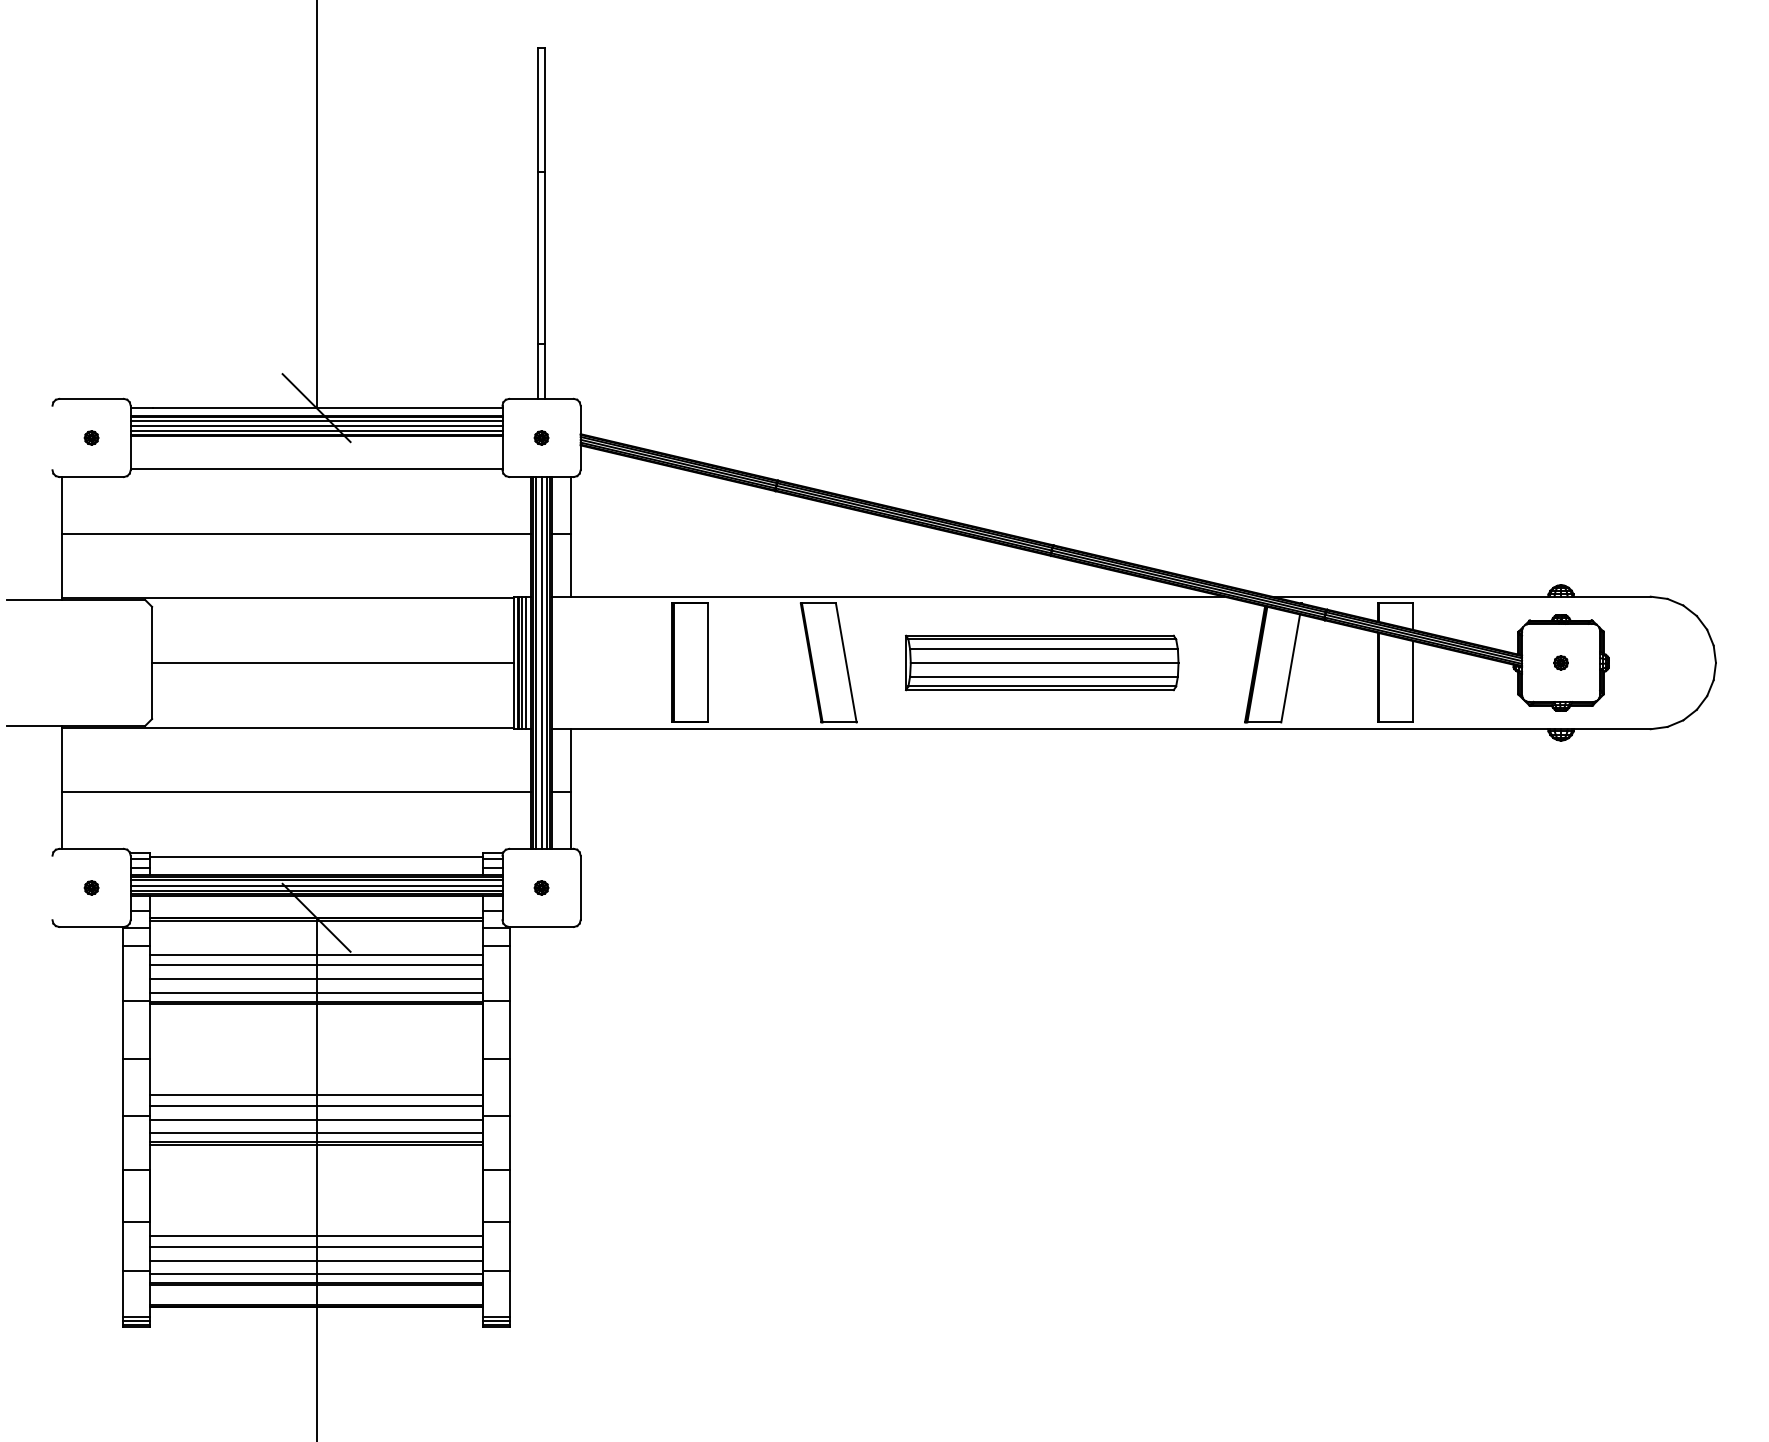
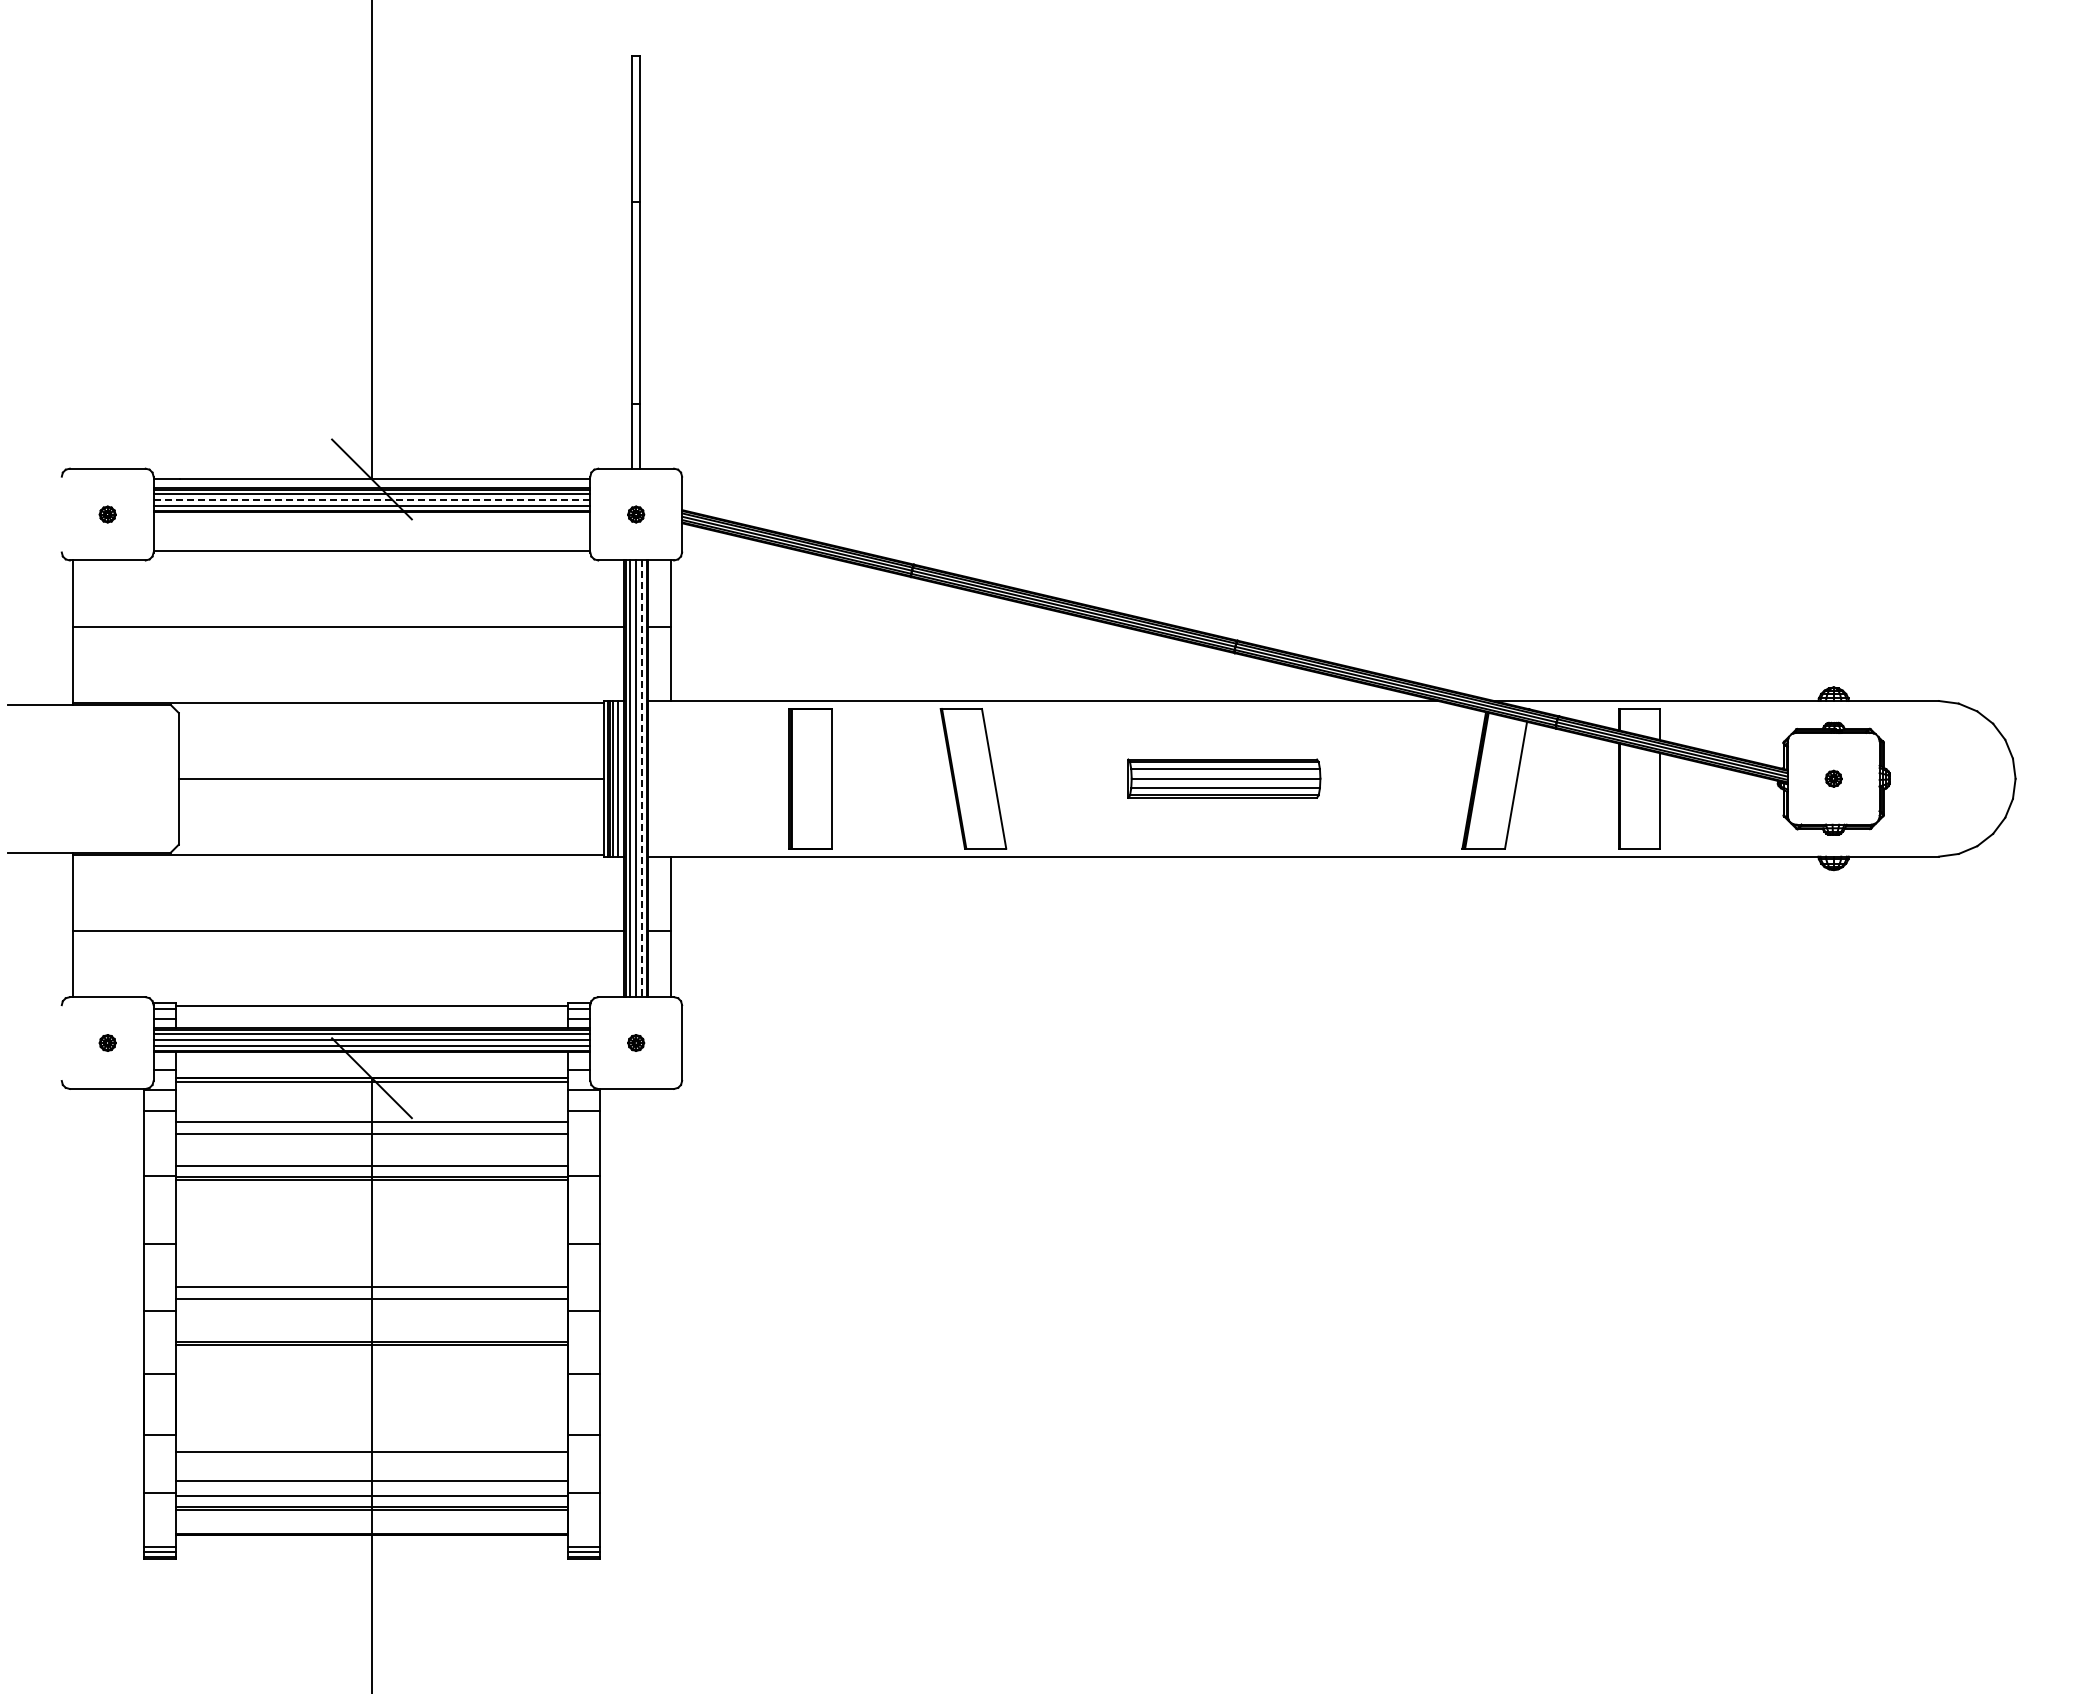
line: (317, 425) -> (372, 500), solid -> dashed
part: (1042, 662) -> (1224, 778), size x0.6
line: (546, 663) -> (642, 779), solid -> dashed
line: (316, 979) -> (371, 1150), removed
line: (316, 1119) -> (371, 1315), removed
line: (316, 1133) -> (371, 1331), removed
line: (316, 1246) -> (371, 1464), removed

